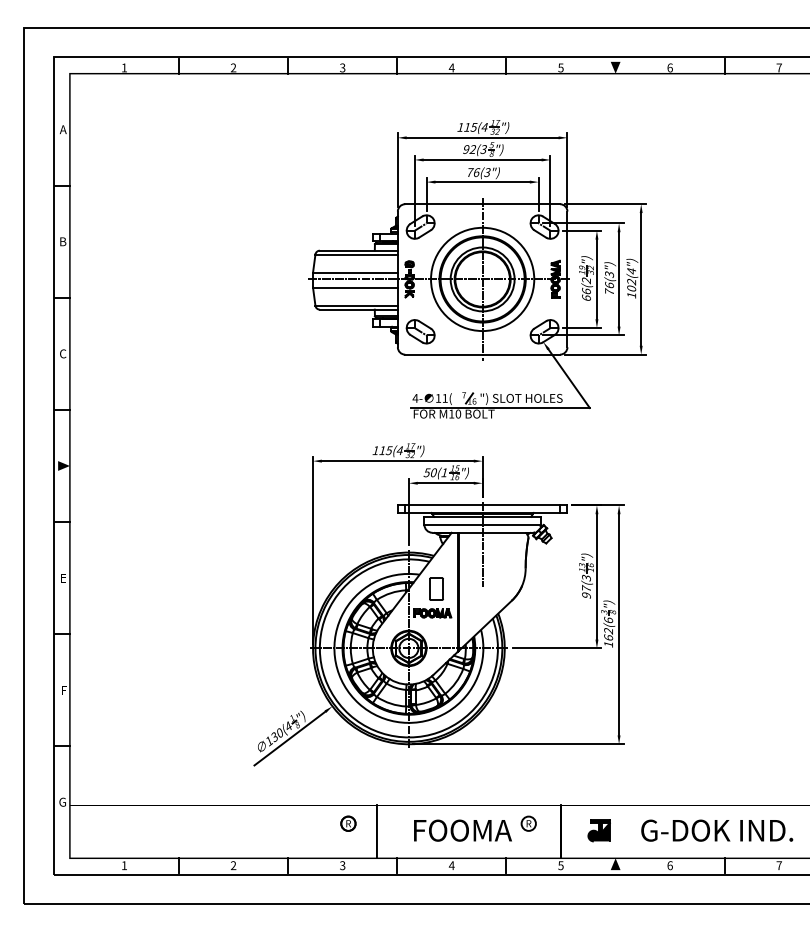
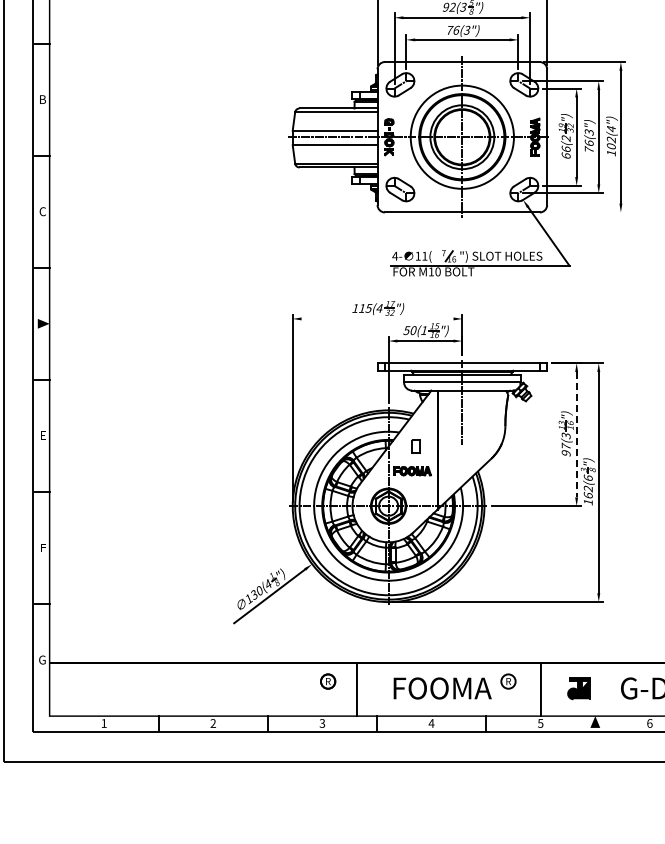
line: (604, 354) -> (584, 212), removed
line: (397, 461) -> (377, 319), removed
line: (596, 576) -> (576, 434), solid -> dashed
part: (436, 588) -> (416, 446), size x0.6

